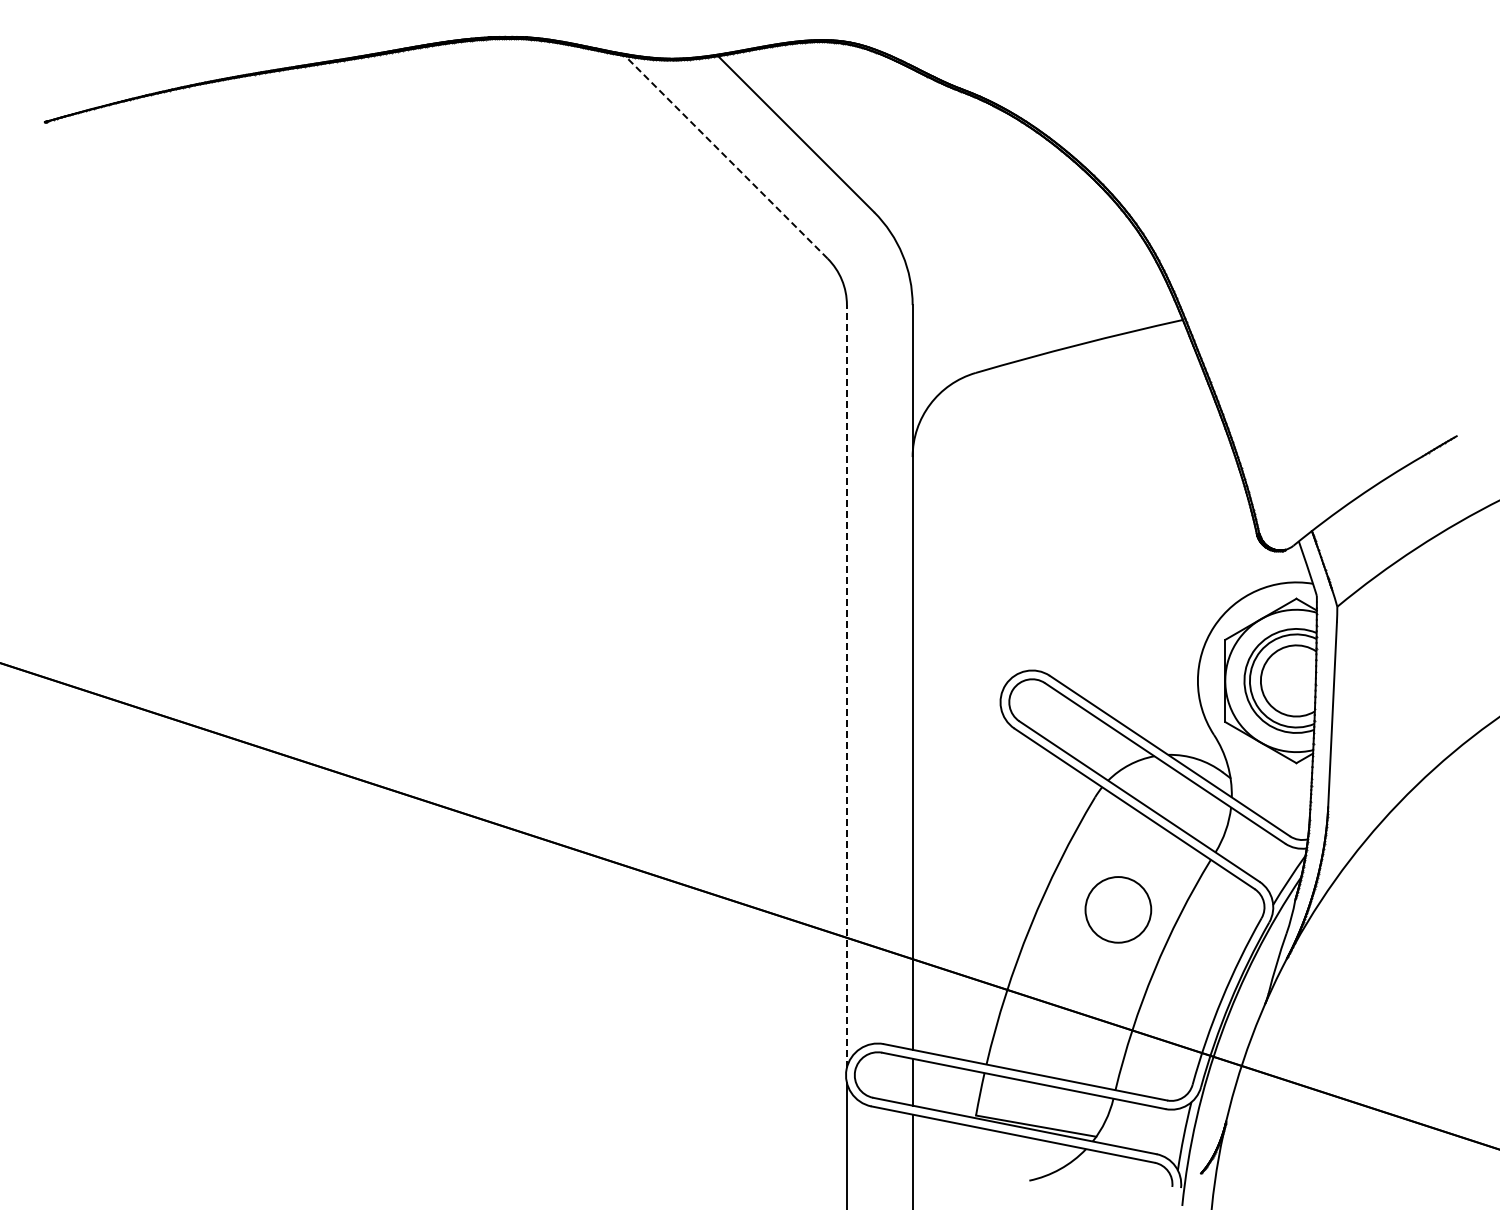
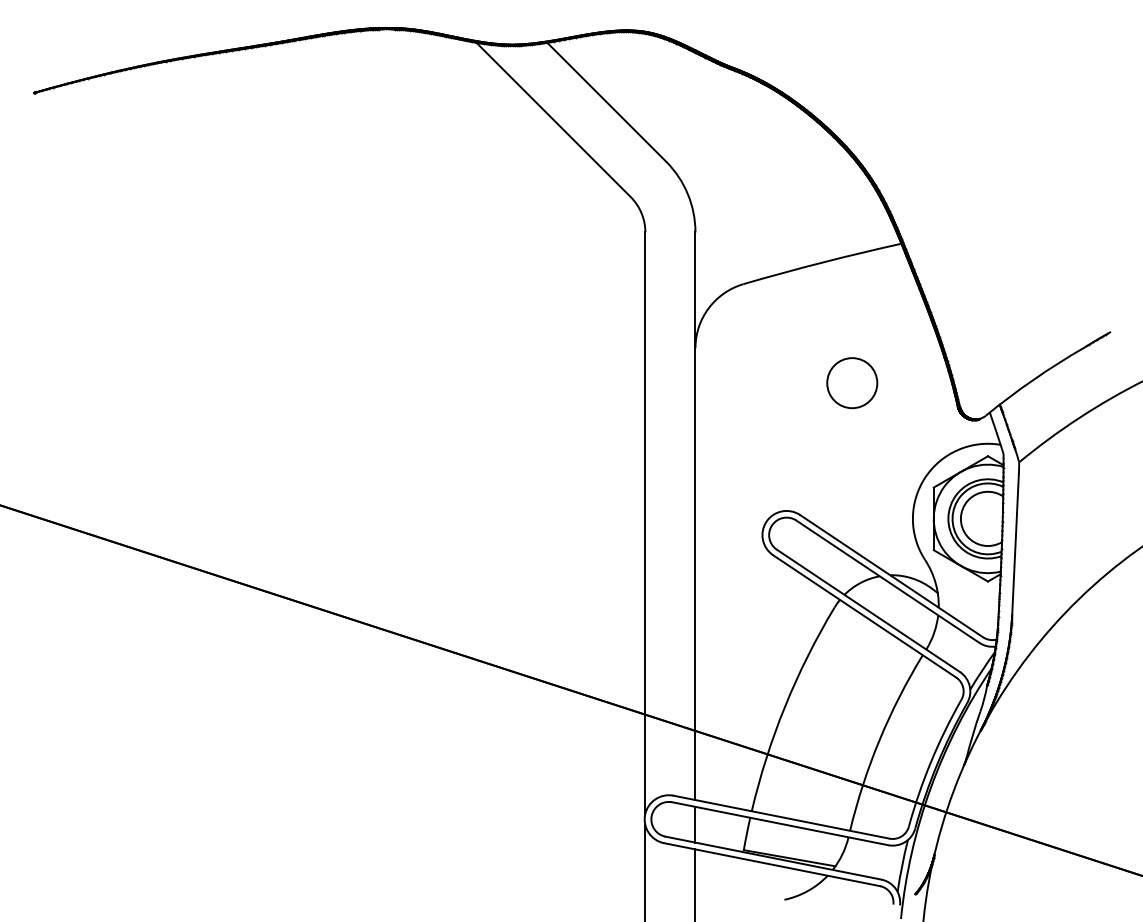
line: (726, 156) -> (553, 119), dashed -> solid
line: (846, 685) -> (645, 522), dashed -> solid
circle: (1118, 909) -> (852, 382), moved

